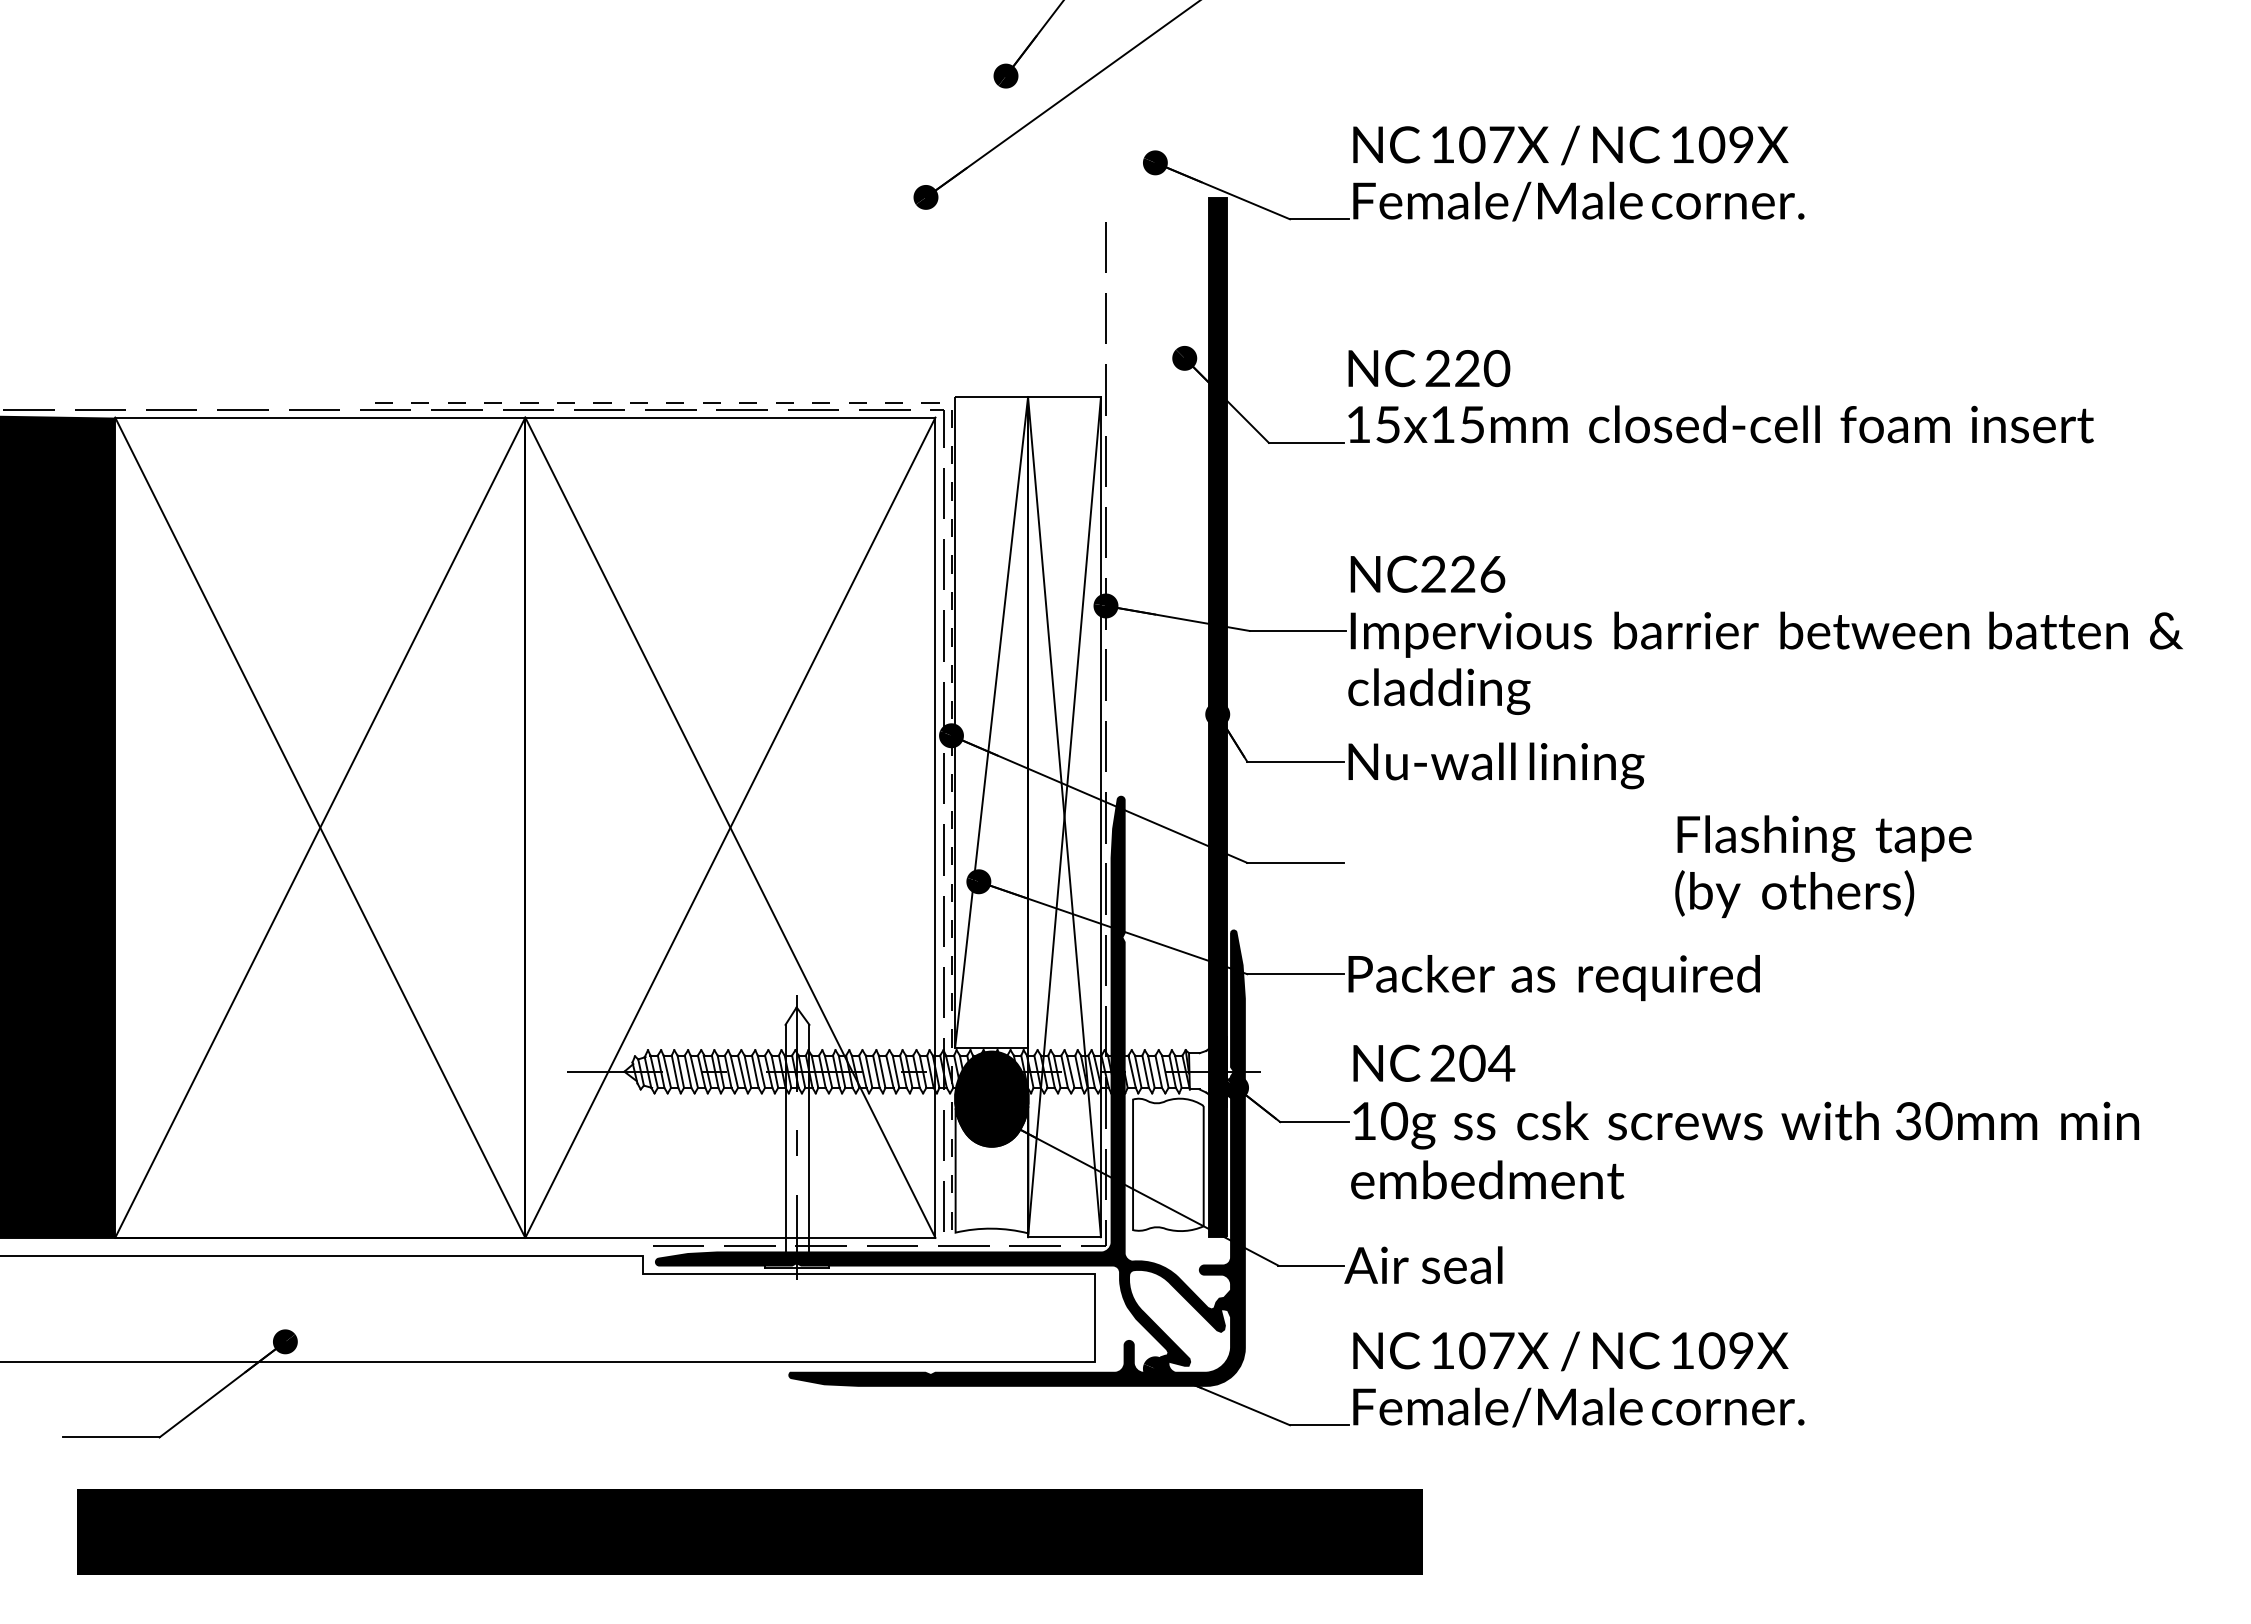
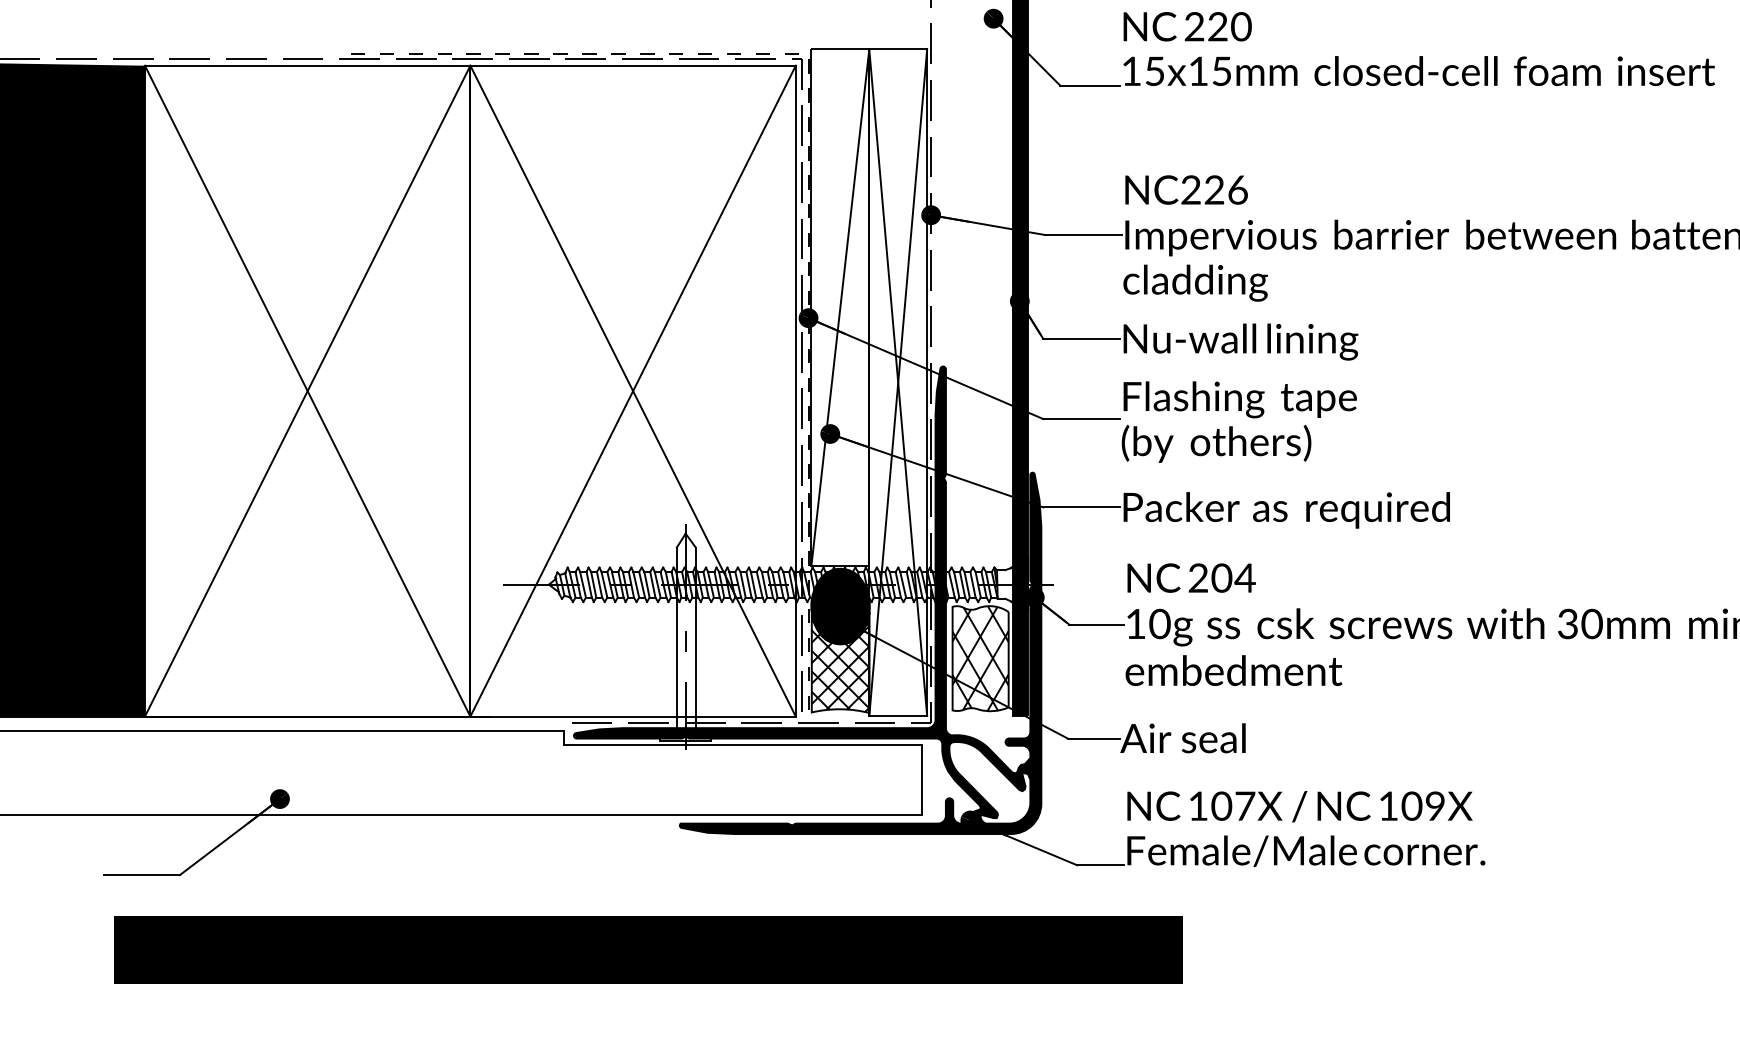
text: (1823, 866) -> (1239, 421), moved
hatch: (1168, 1164) -> (980, 658), added
hatch: (991, 1174) -> (840, 666), added

